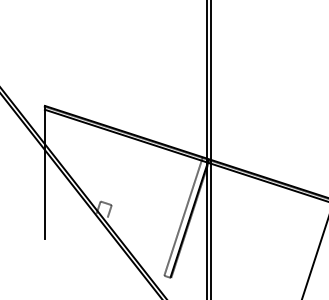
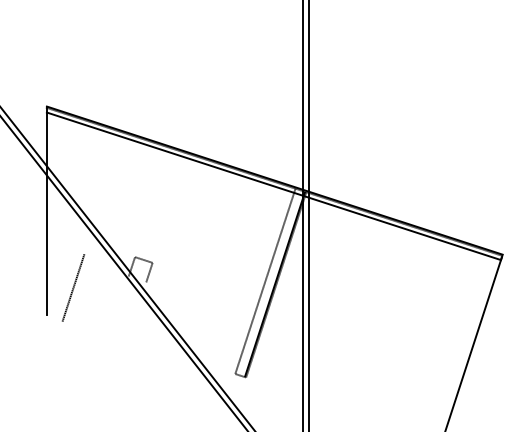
line: (61, 220) -> (73, 286), added

